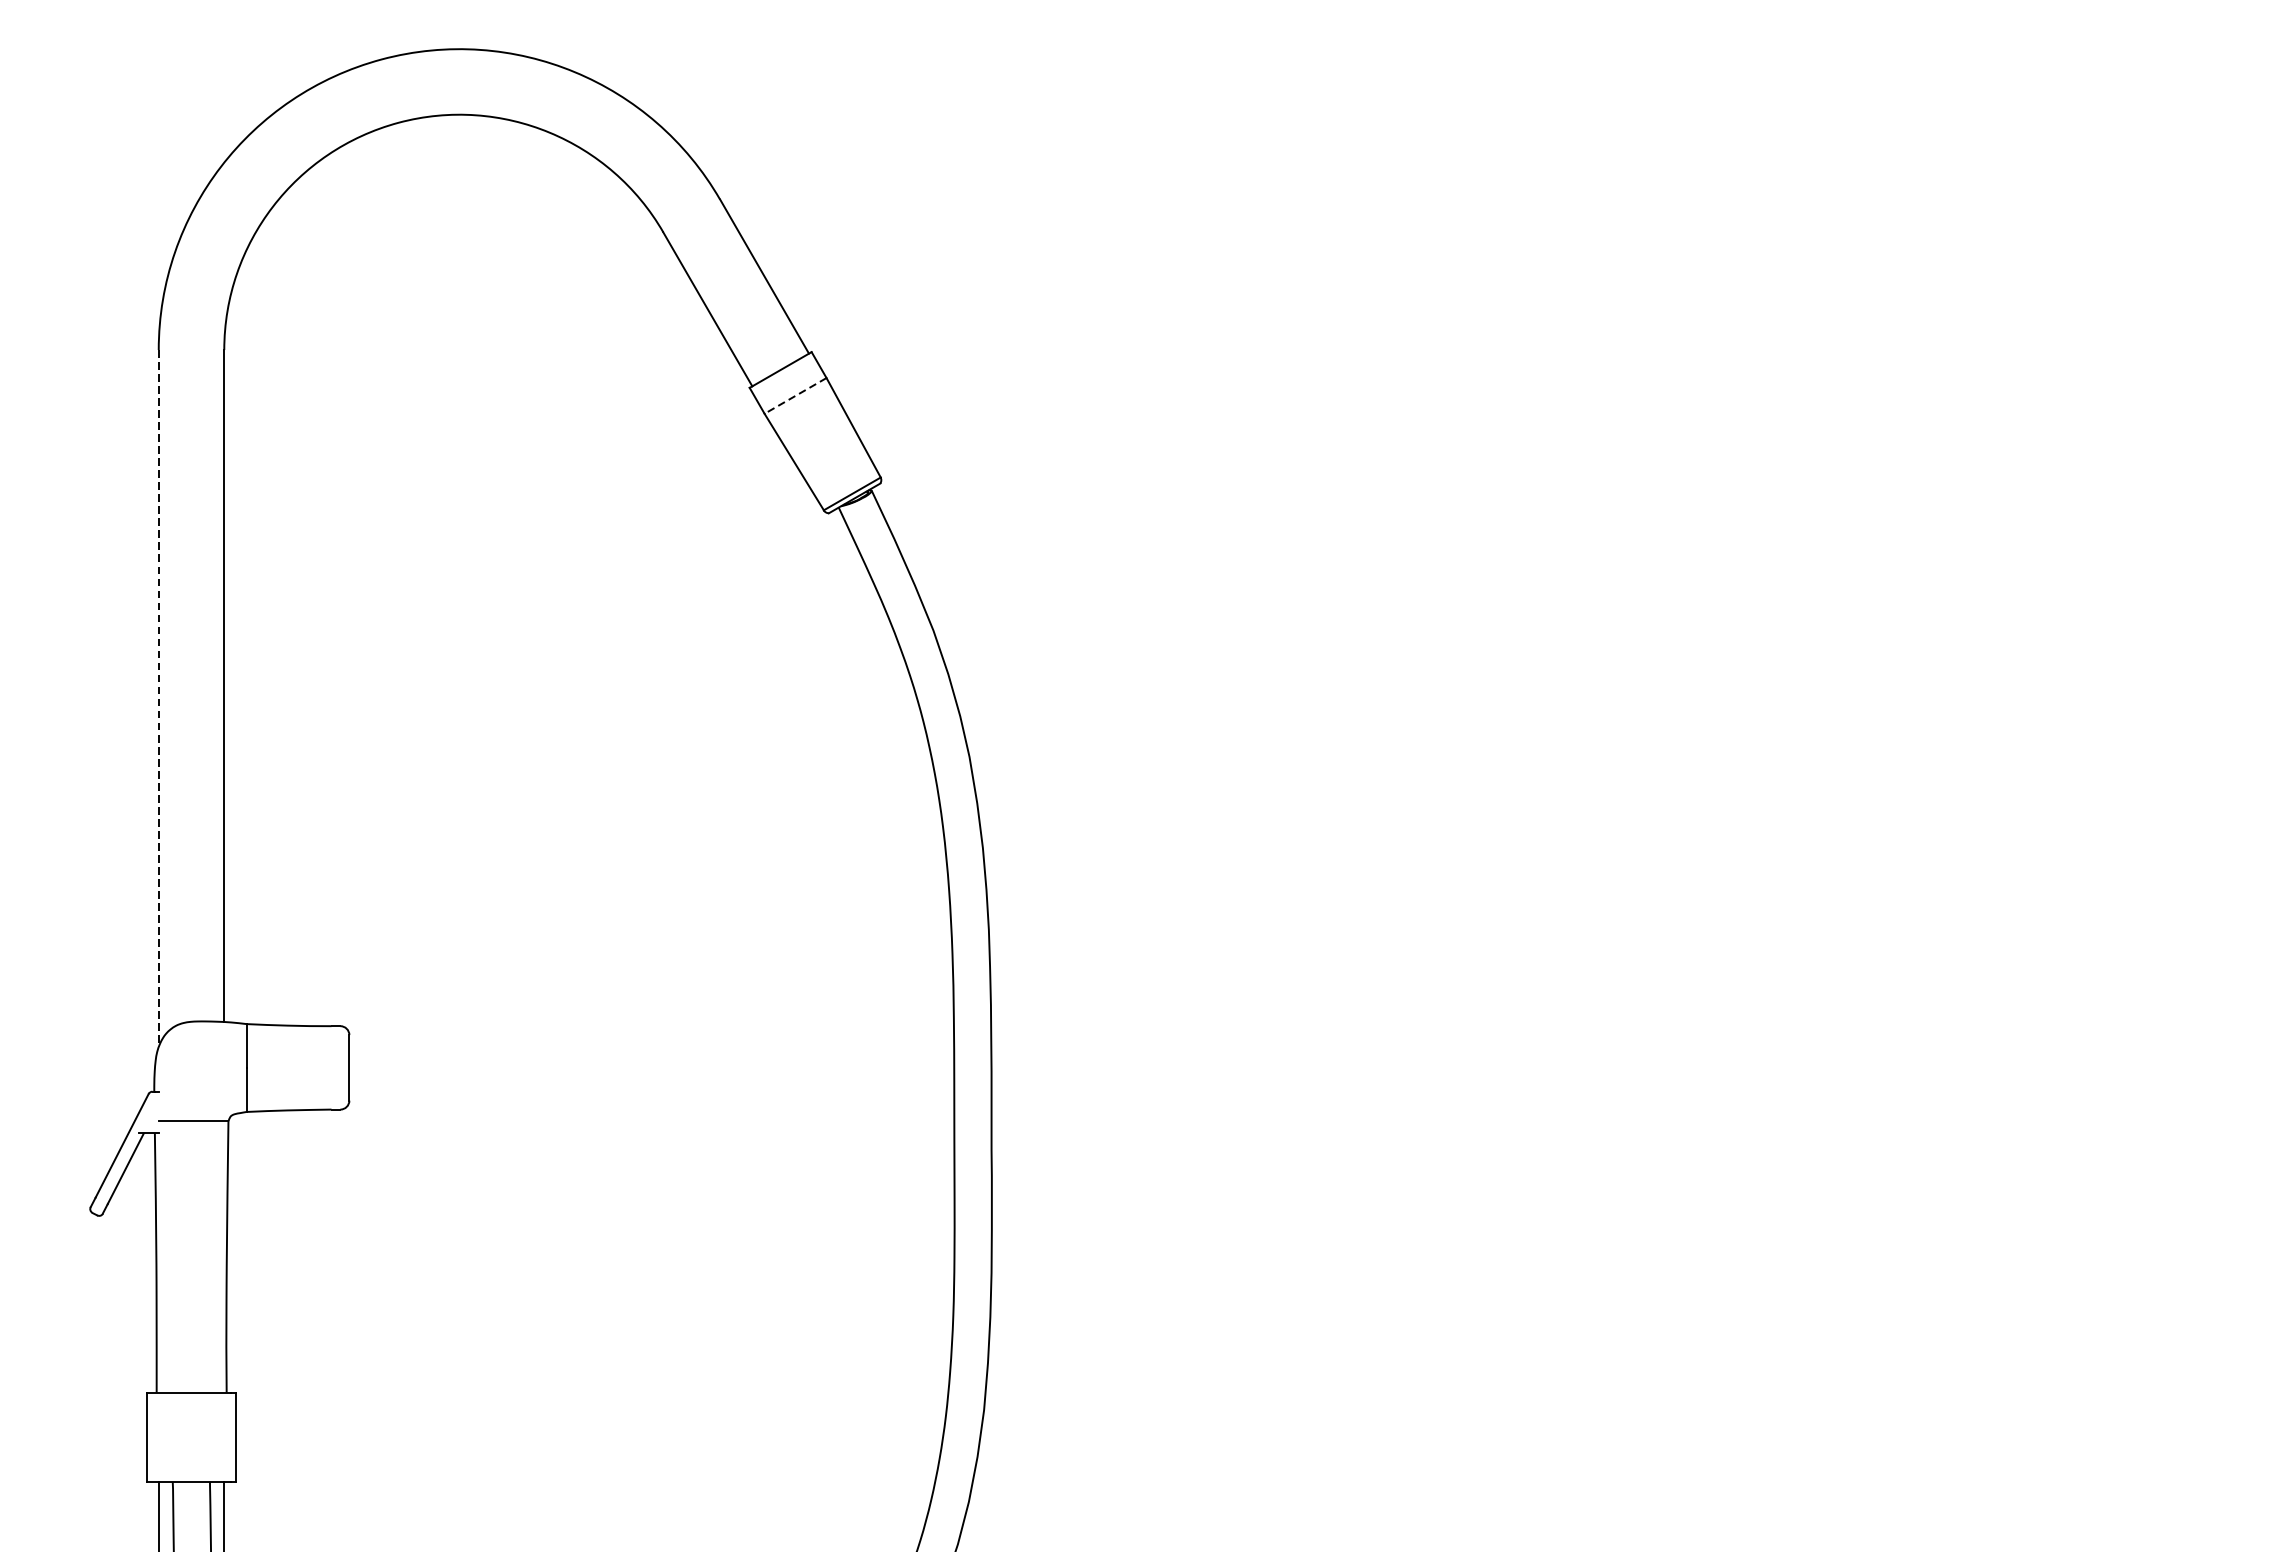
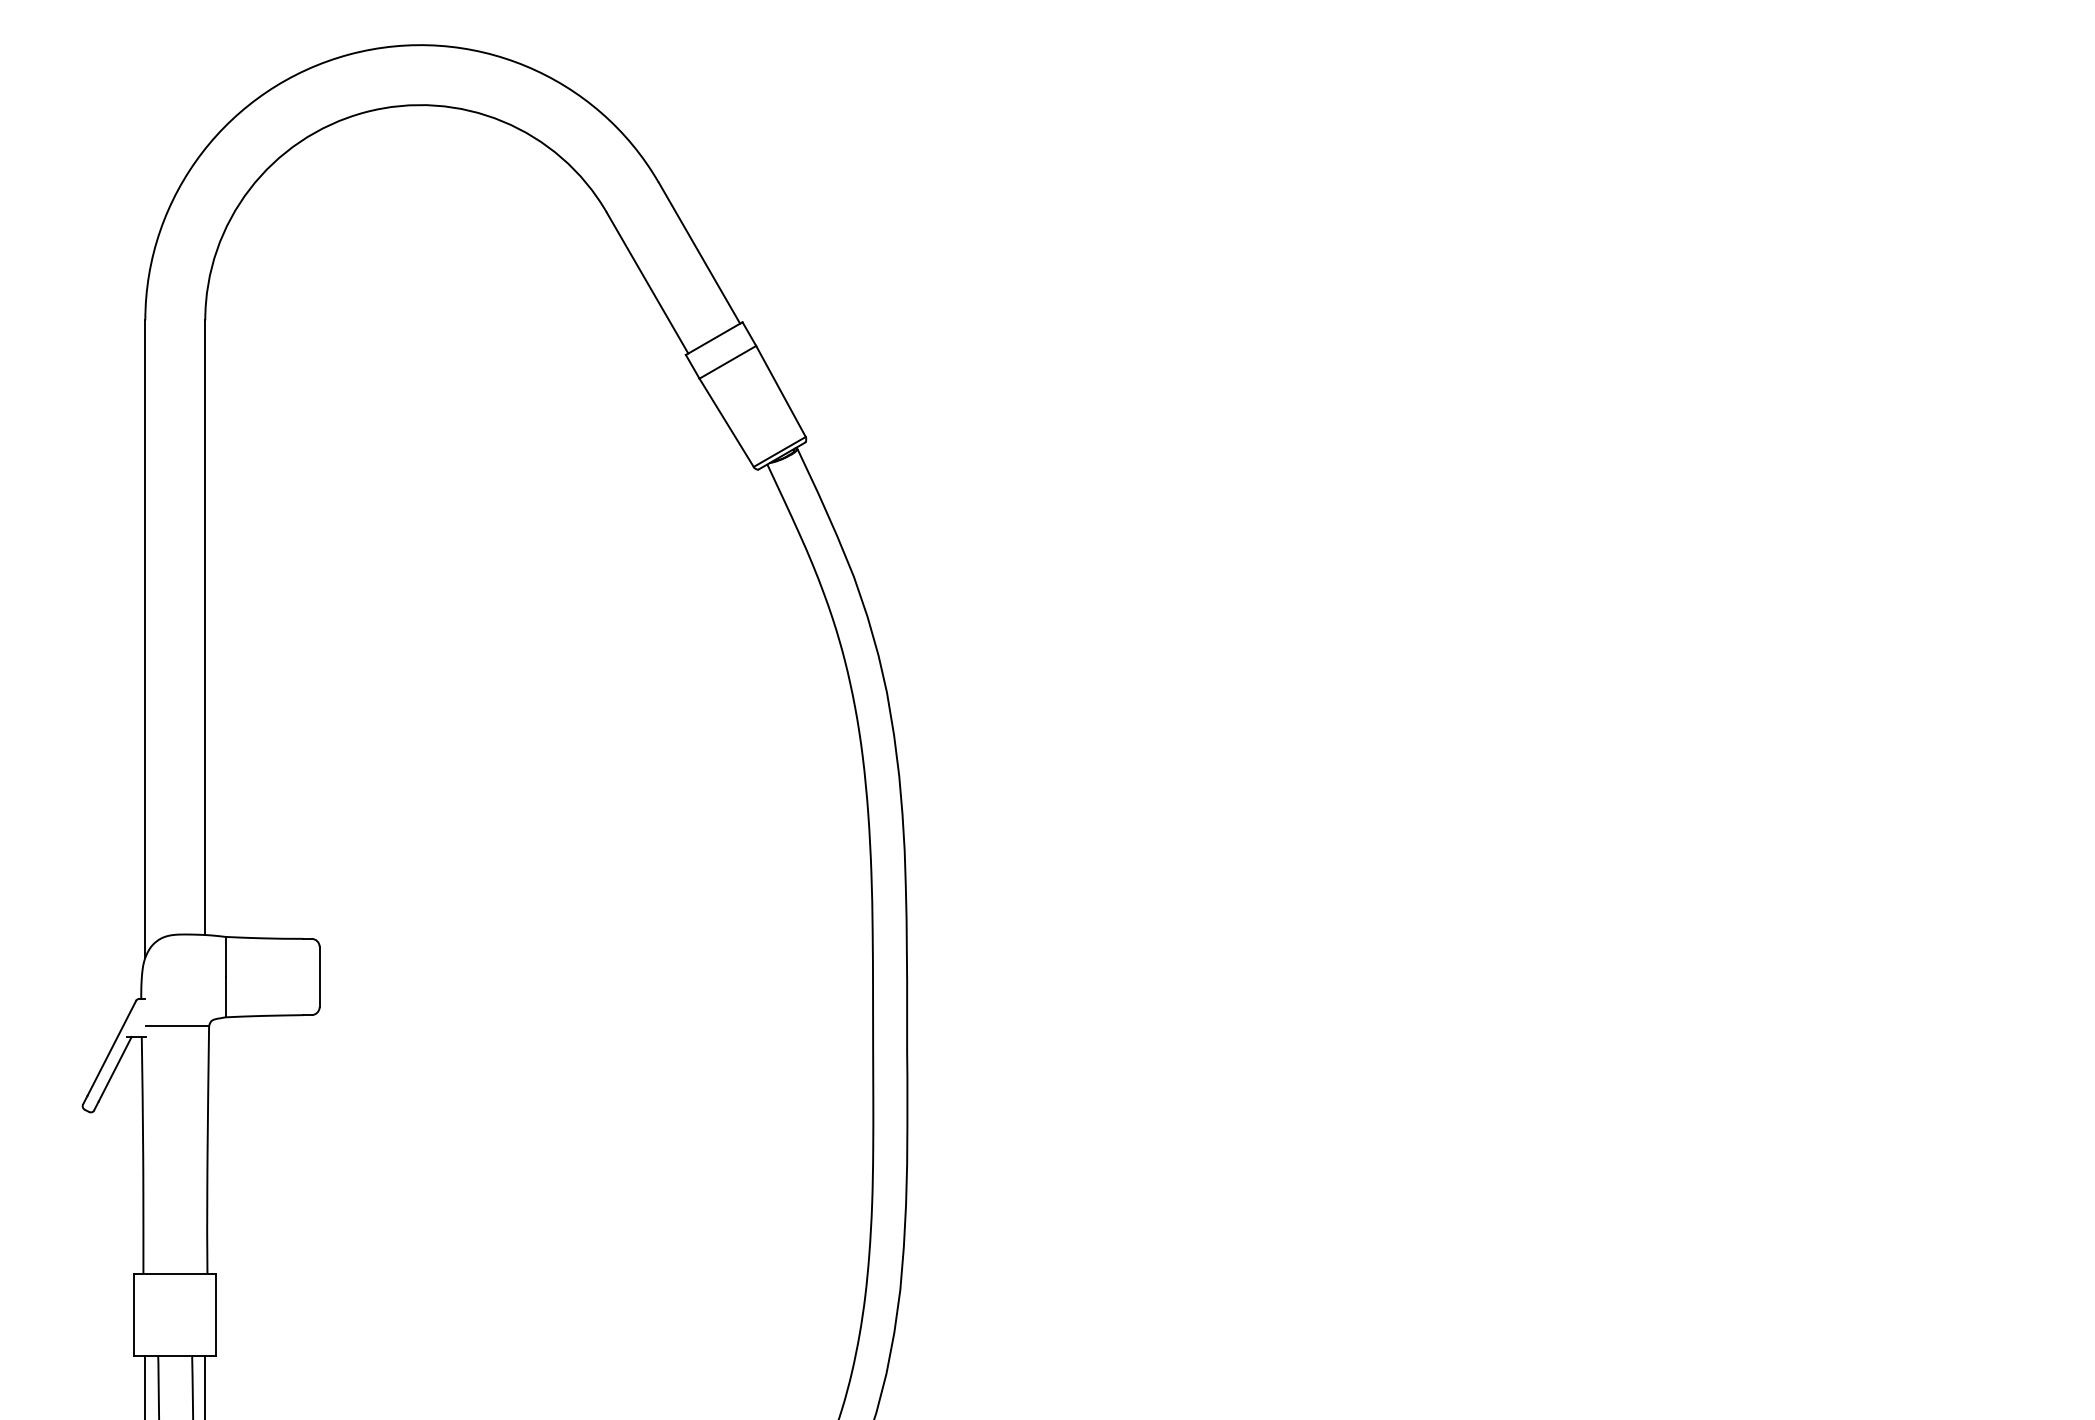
line: (795, 396) -> (727, 362), dashed -> solid
line: (158, 698) -> (145, 639), dashed -> solid

